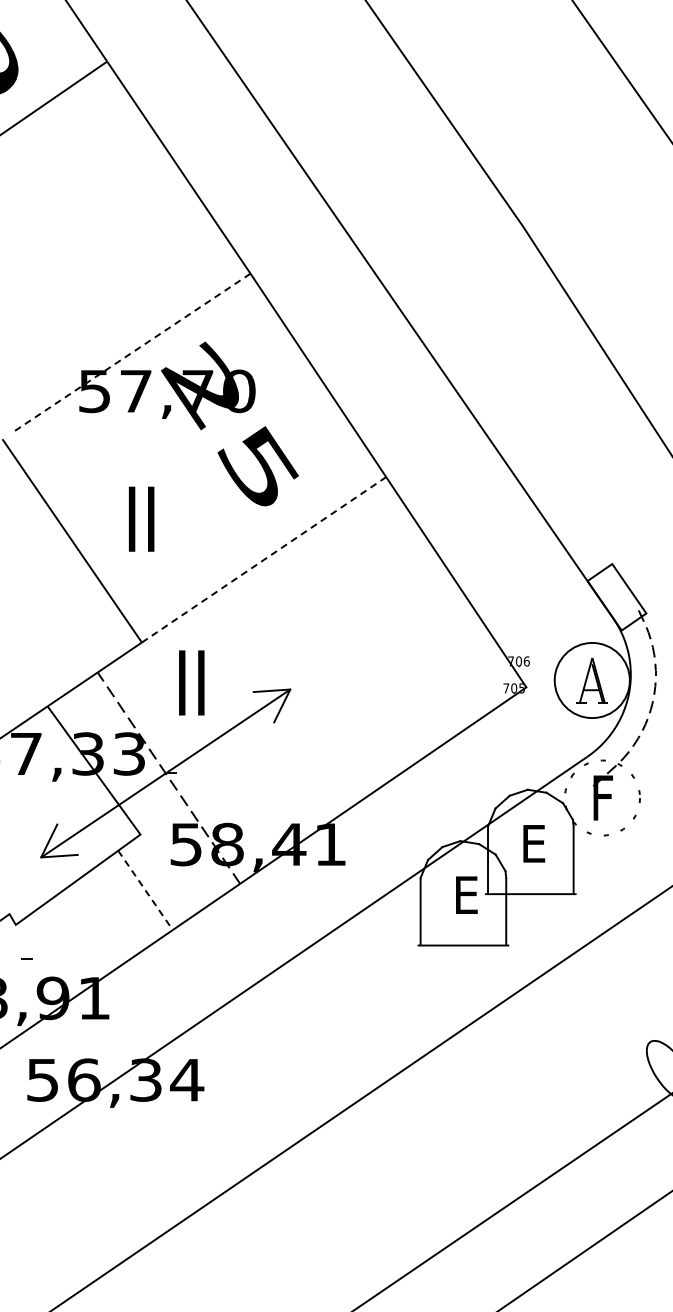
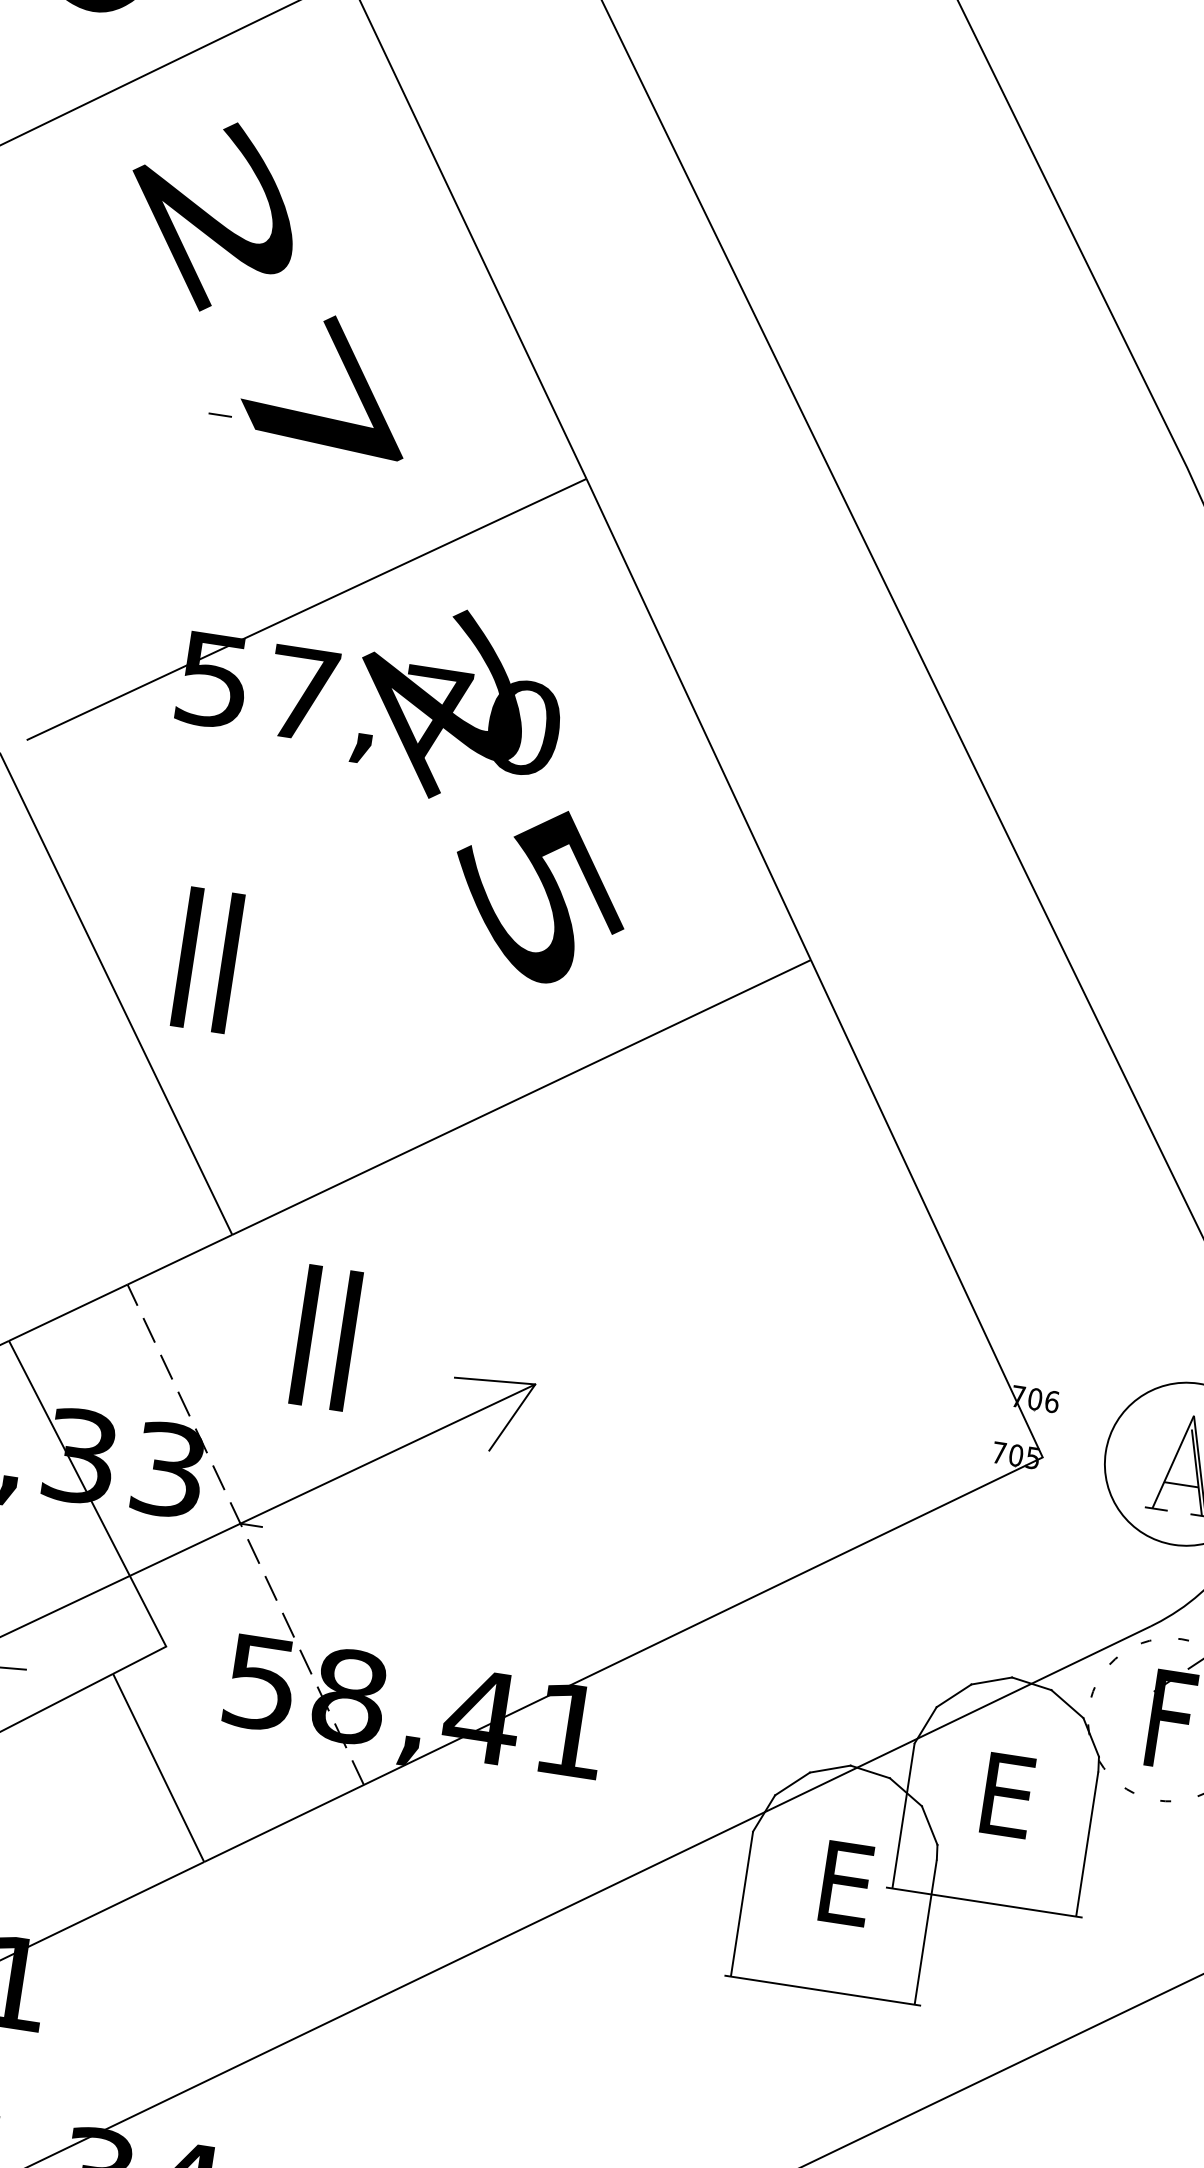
part: (93, 206) -> (271, 283), added
line: (132, 352) -> (307, 609), dashed -> solid
text: (141, 518) -> (207, 958), moved
line: (264, 559) -> (522, 1096), dashed -> solid
line: (145, 890) -> (158, 1768), dashed -> solid

